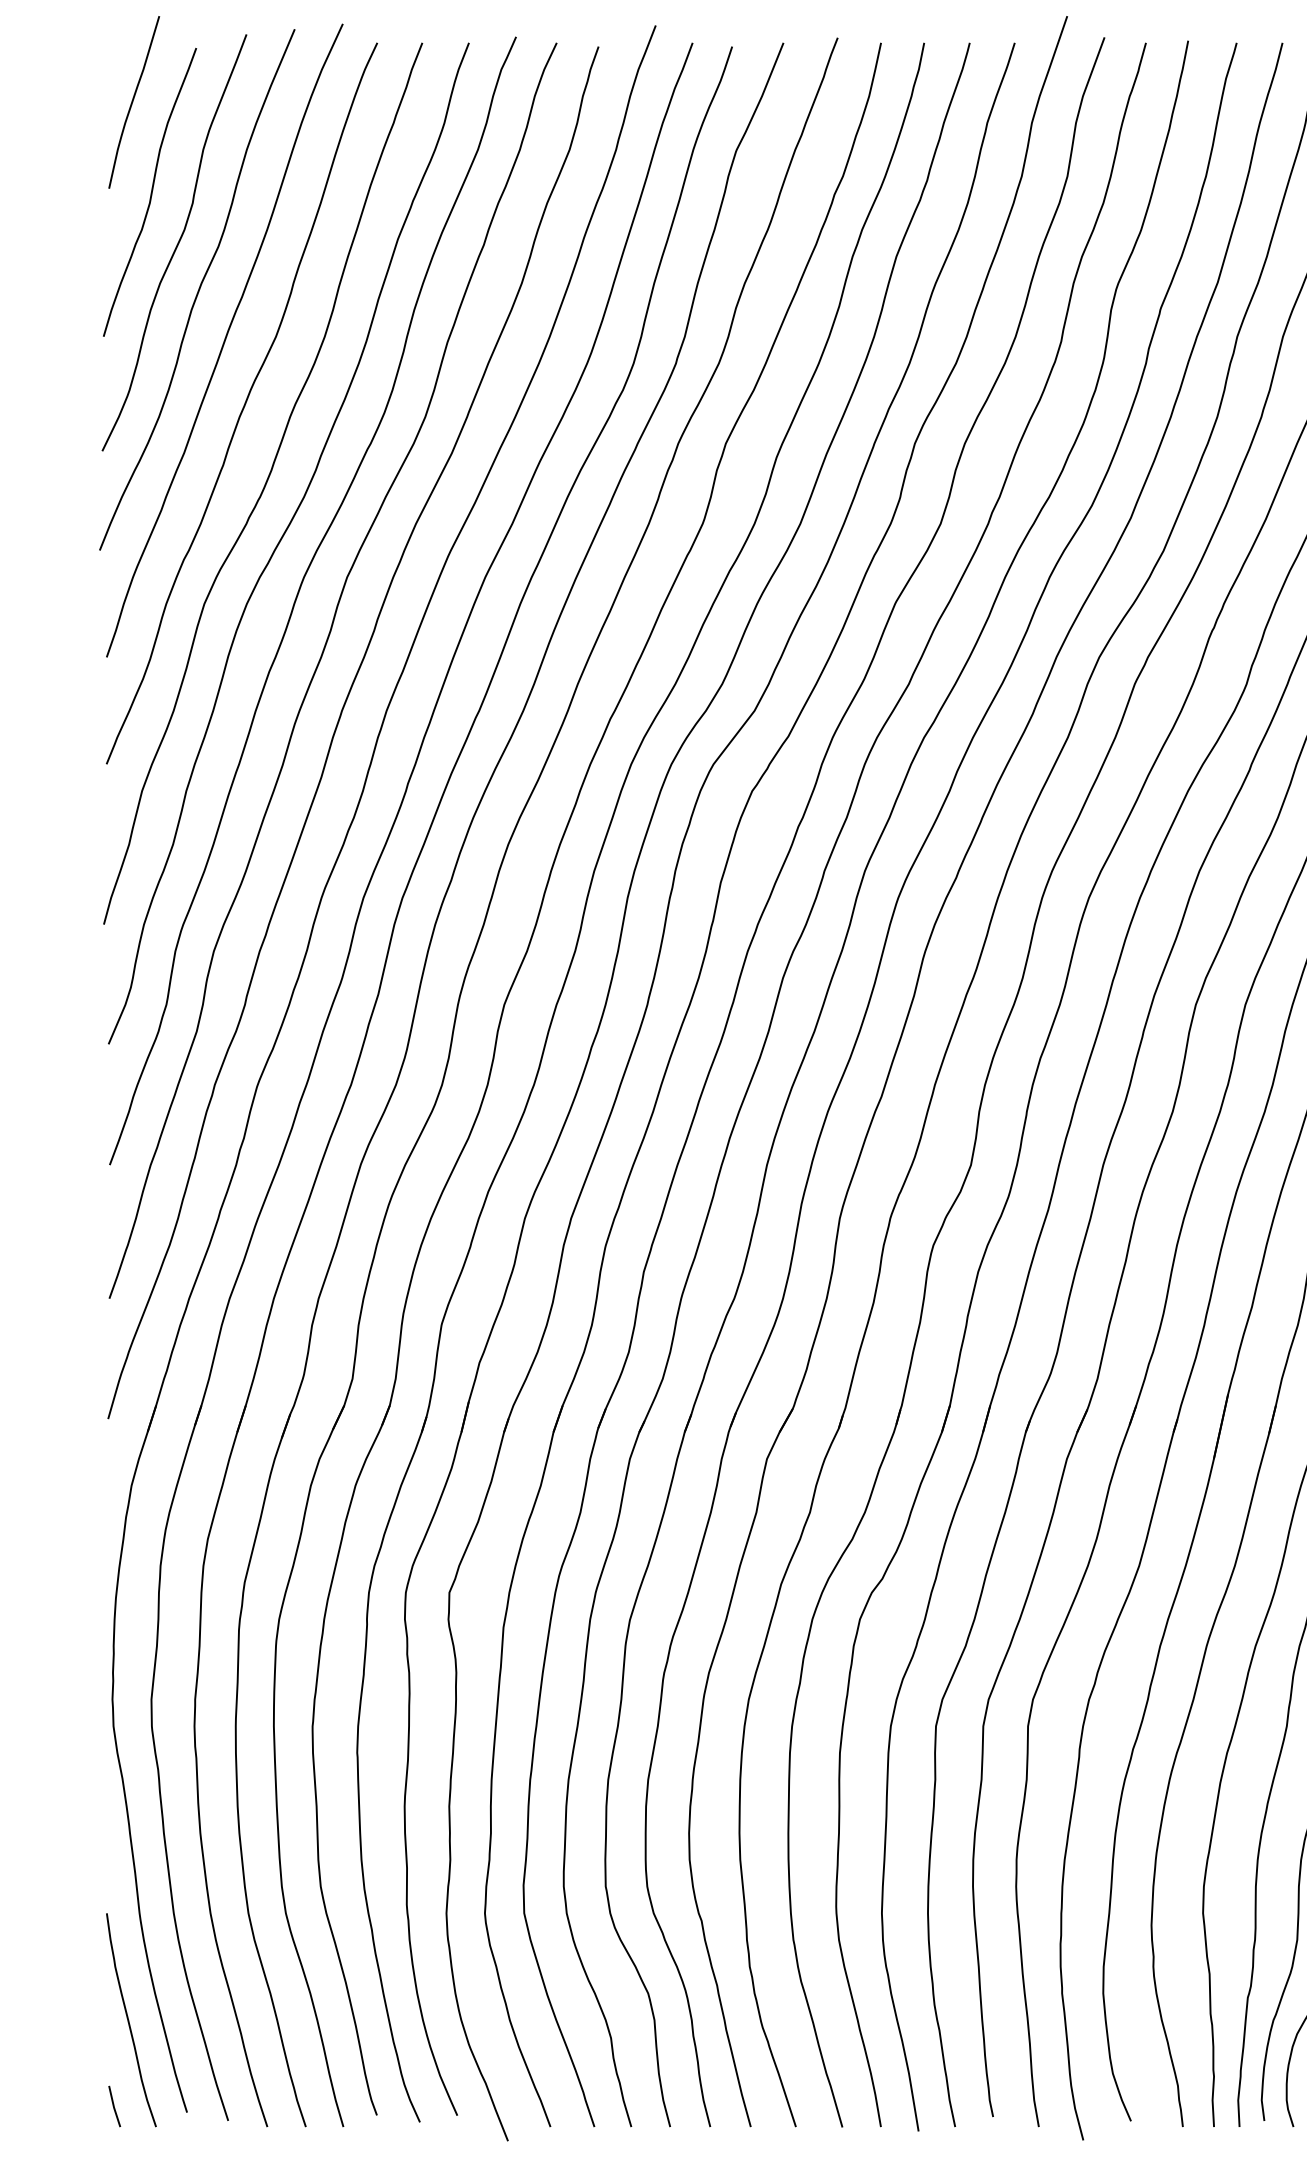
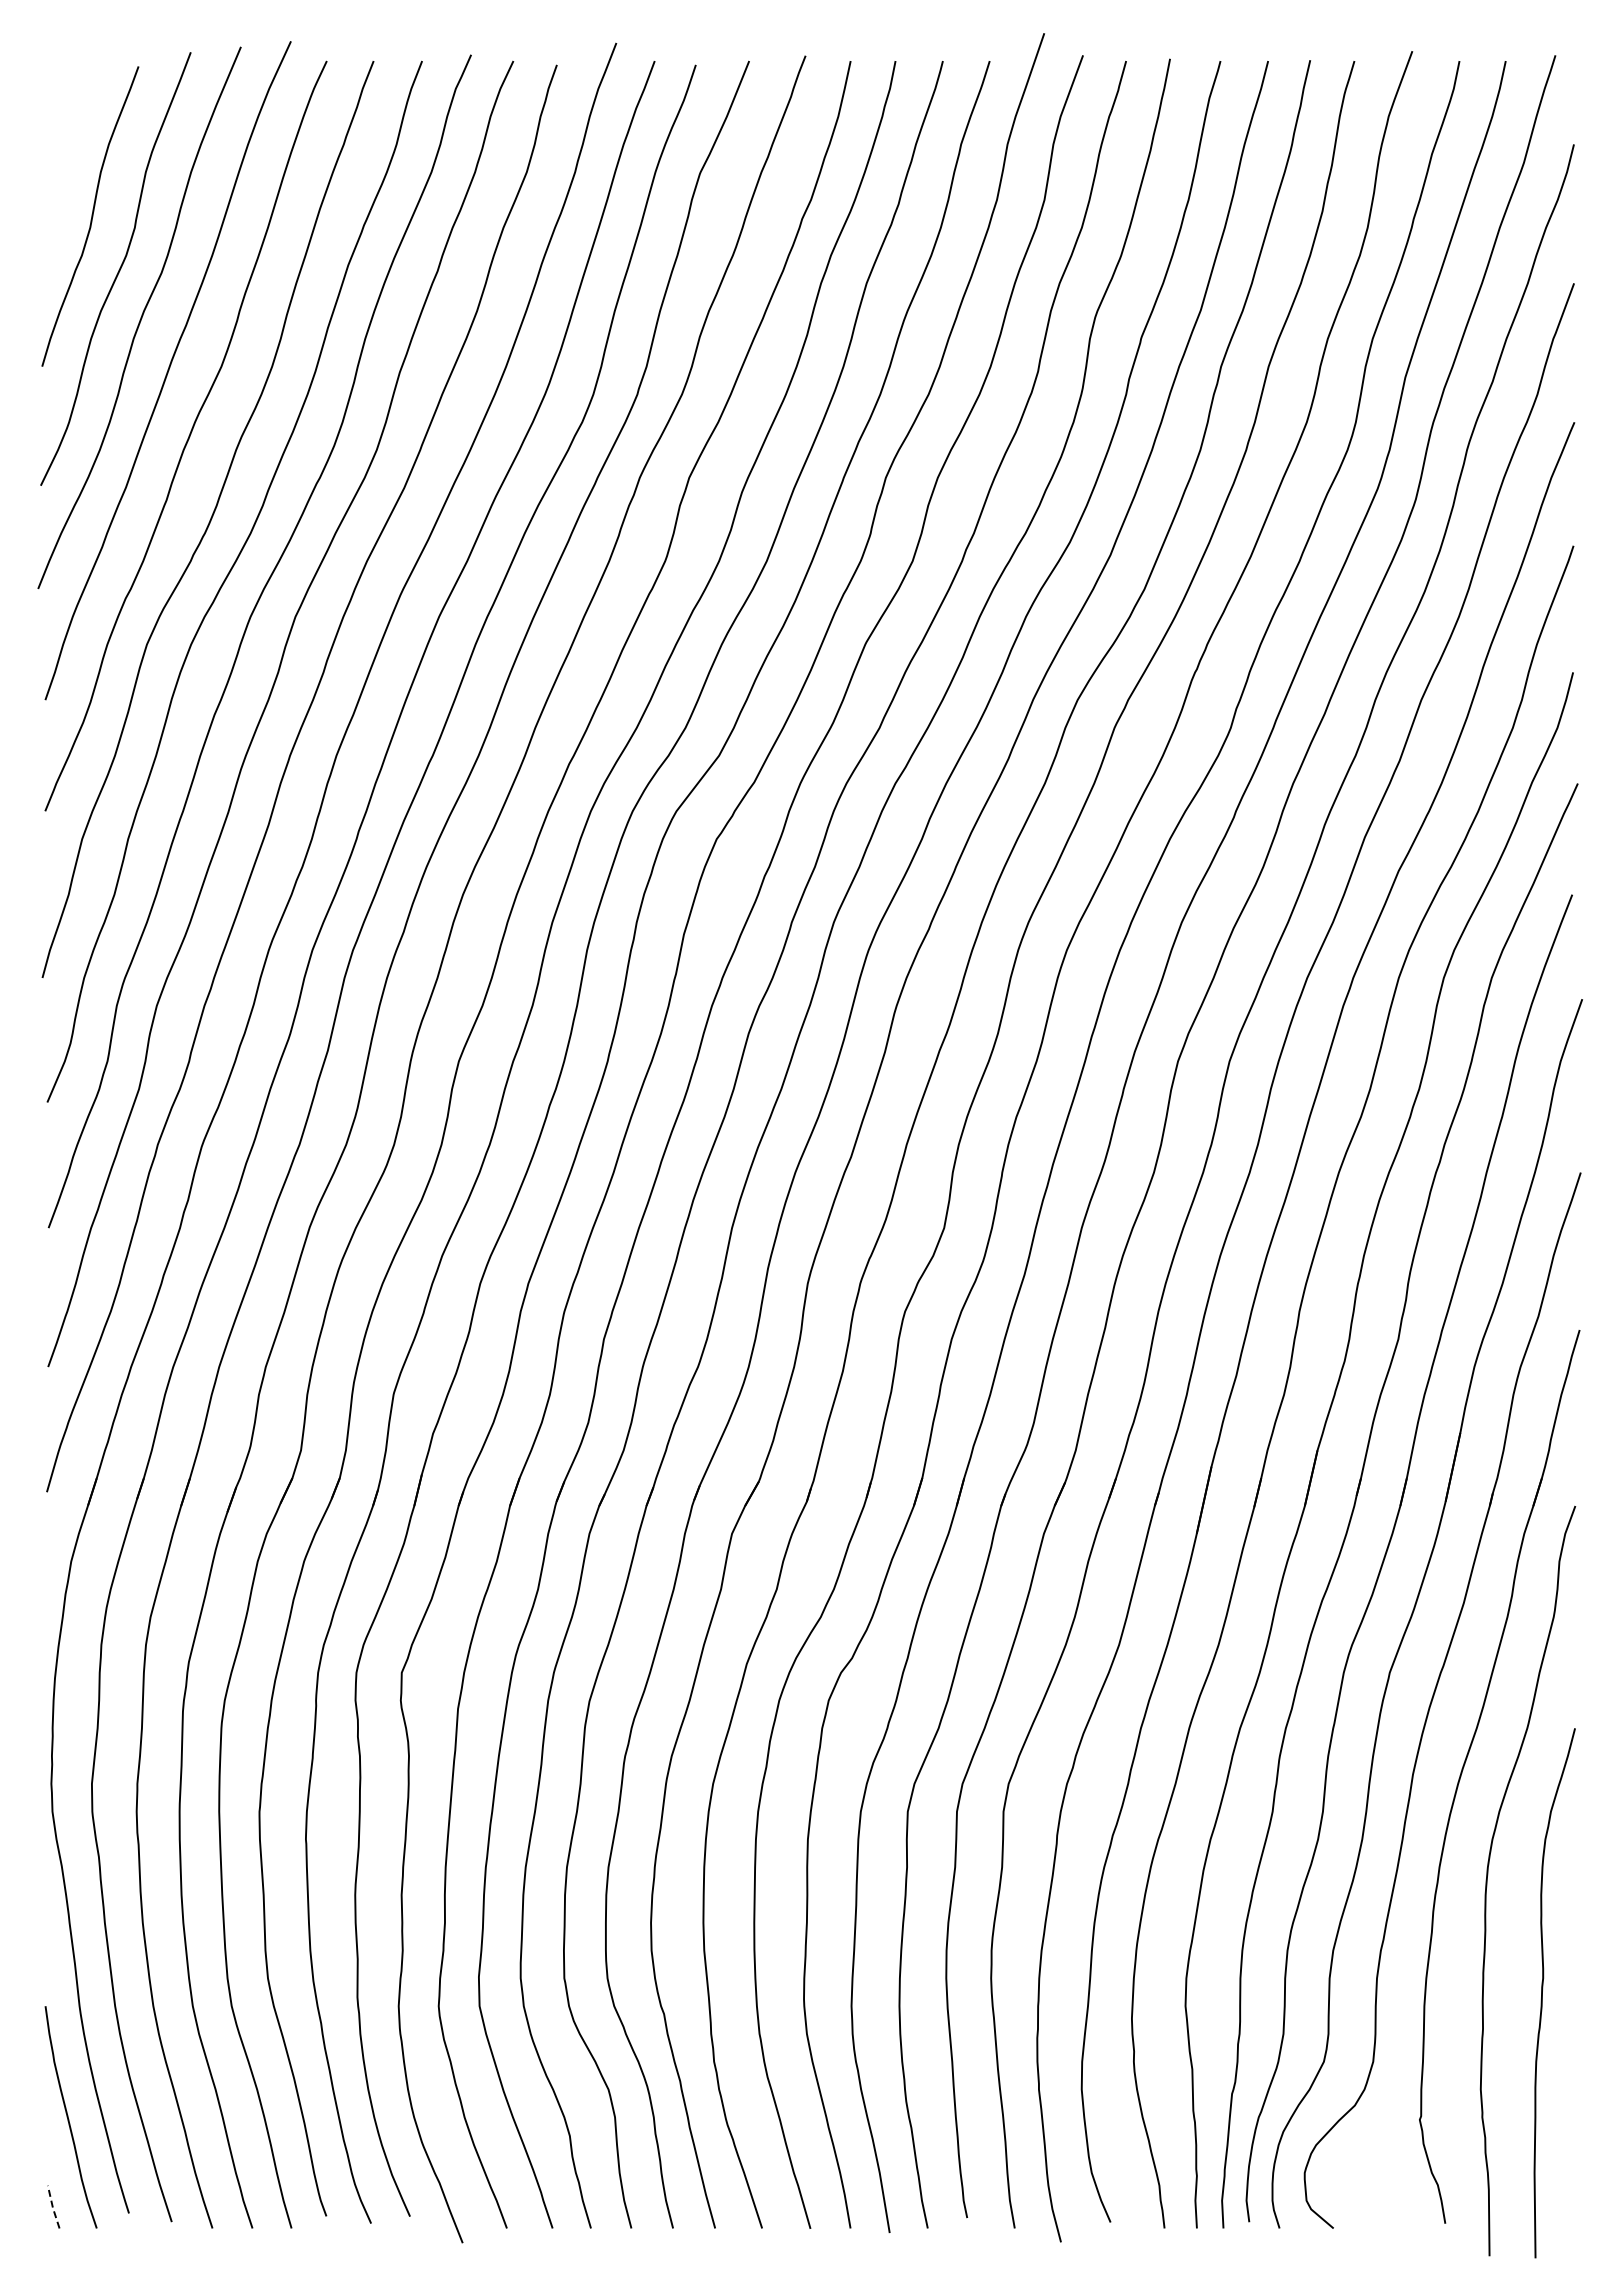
curve: (133, 100) -> (73, 121), removed
line: (113, 2106) -> (52, 2207), solid -> dashed

